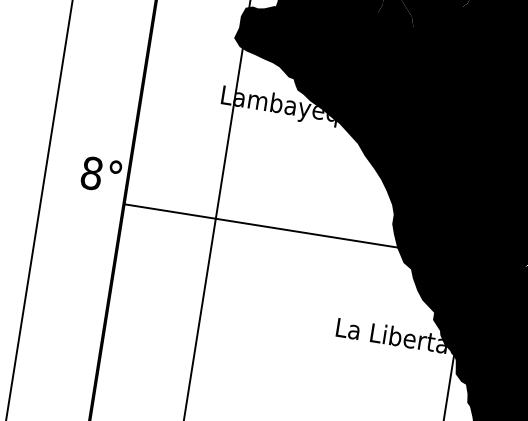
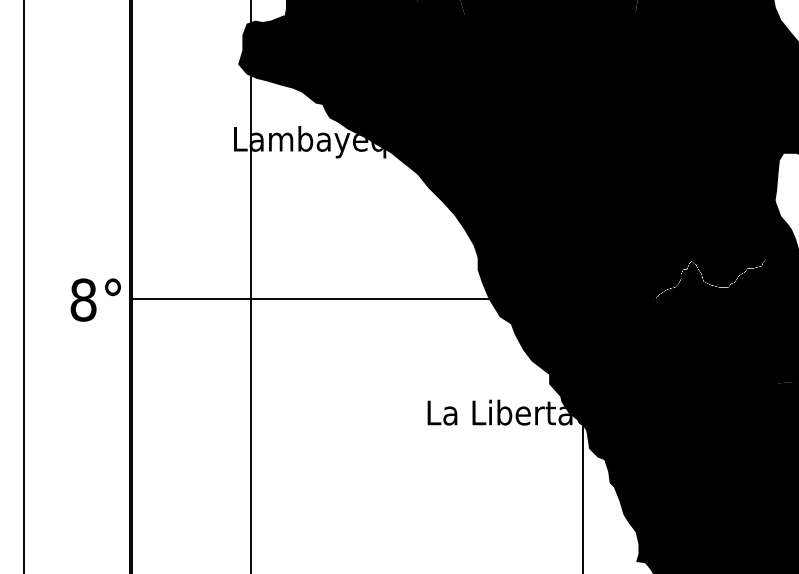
text: (101, 174) -> (95, 299), moved

